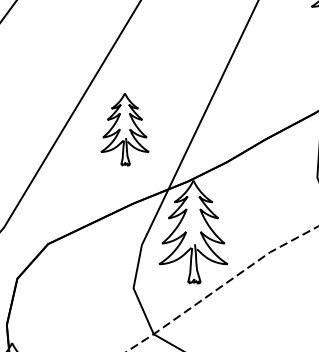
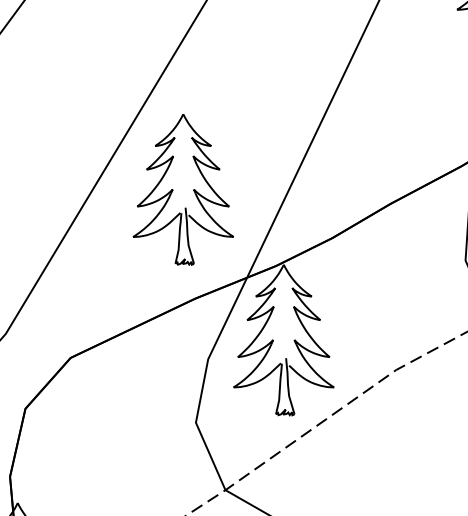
part: (124, 129) -> (182, 189), size x1.43

